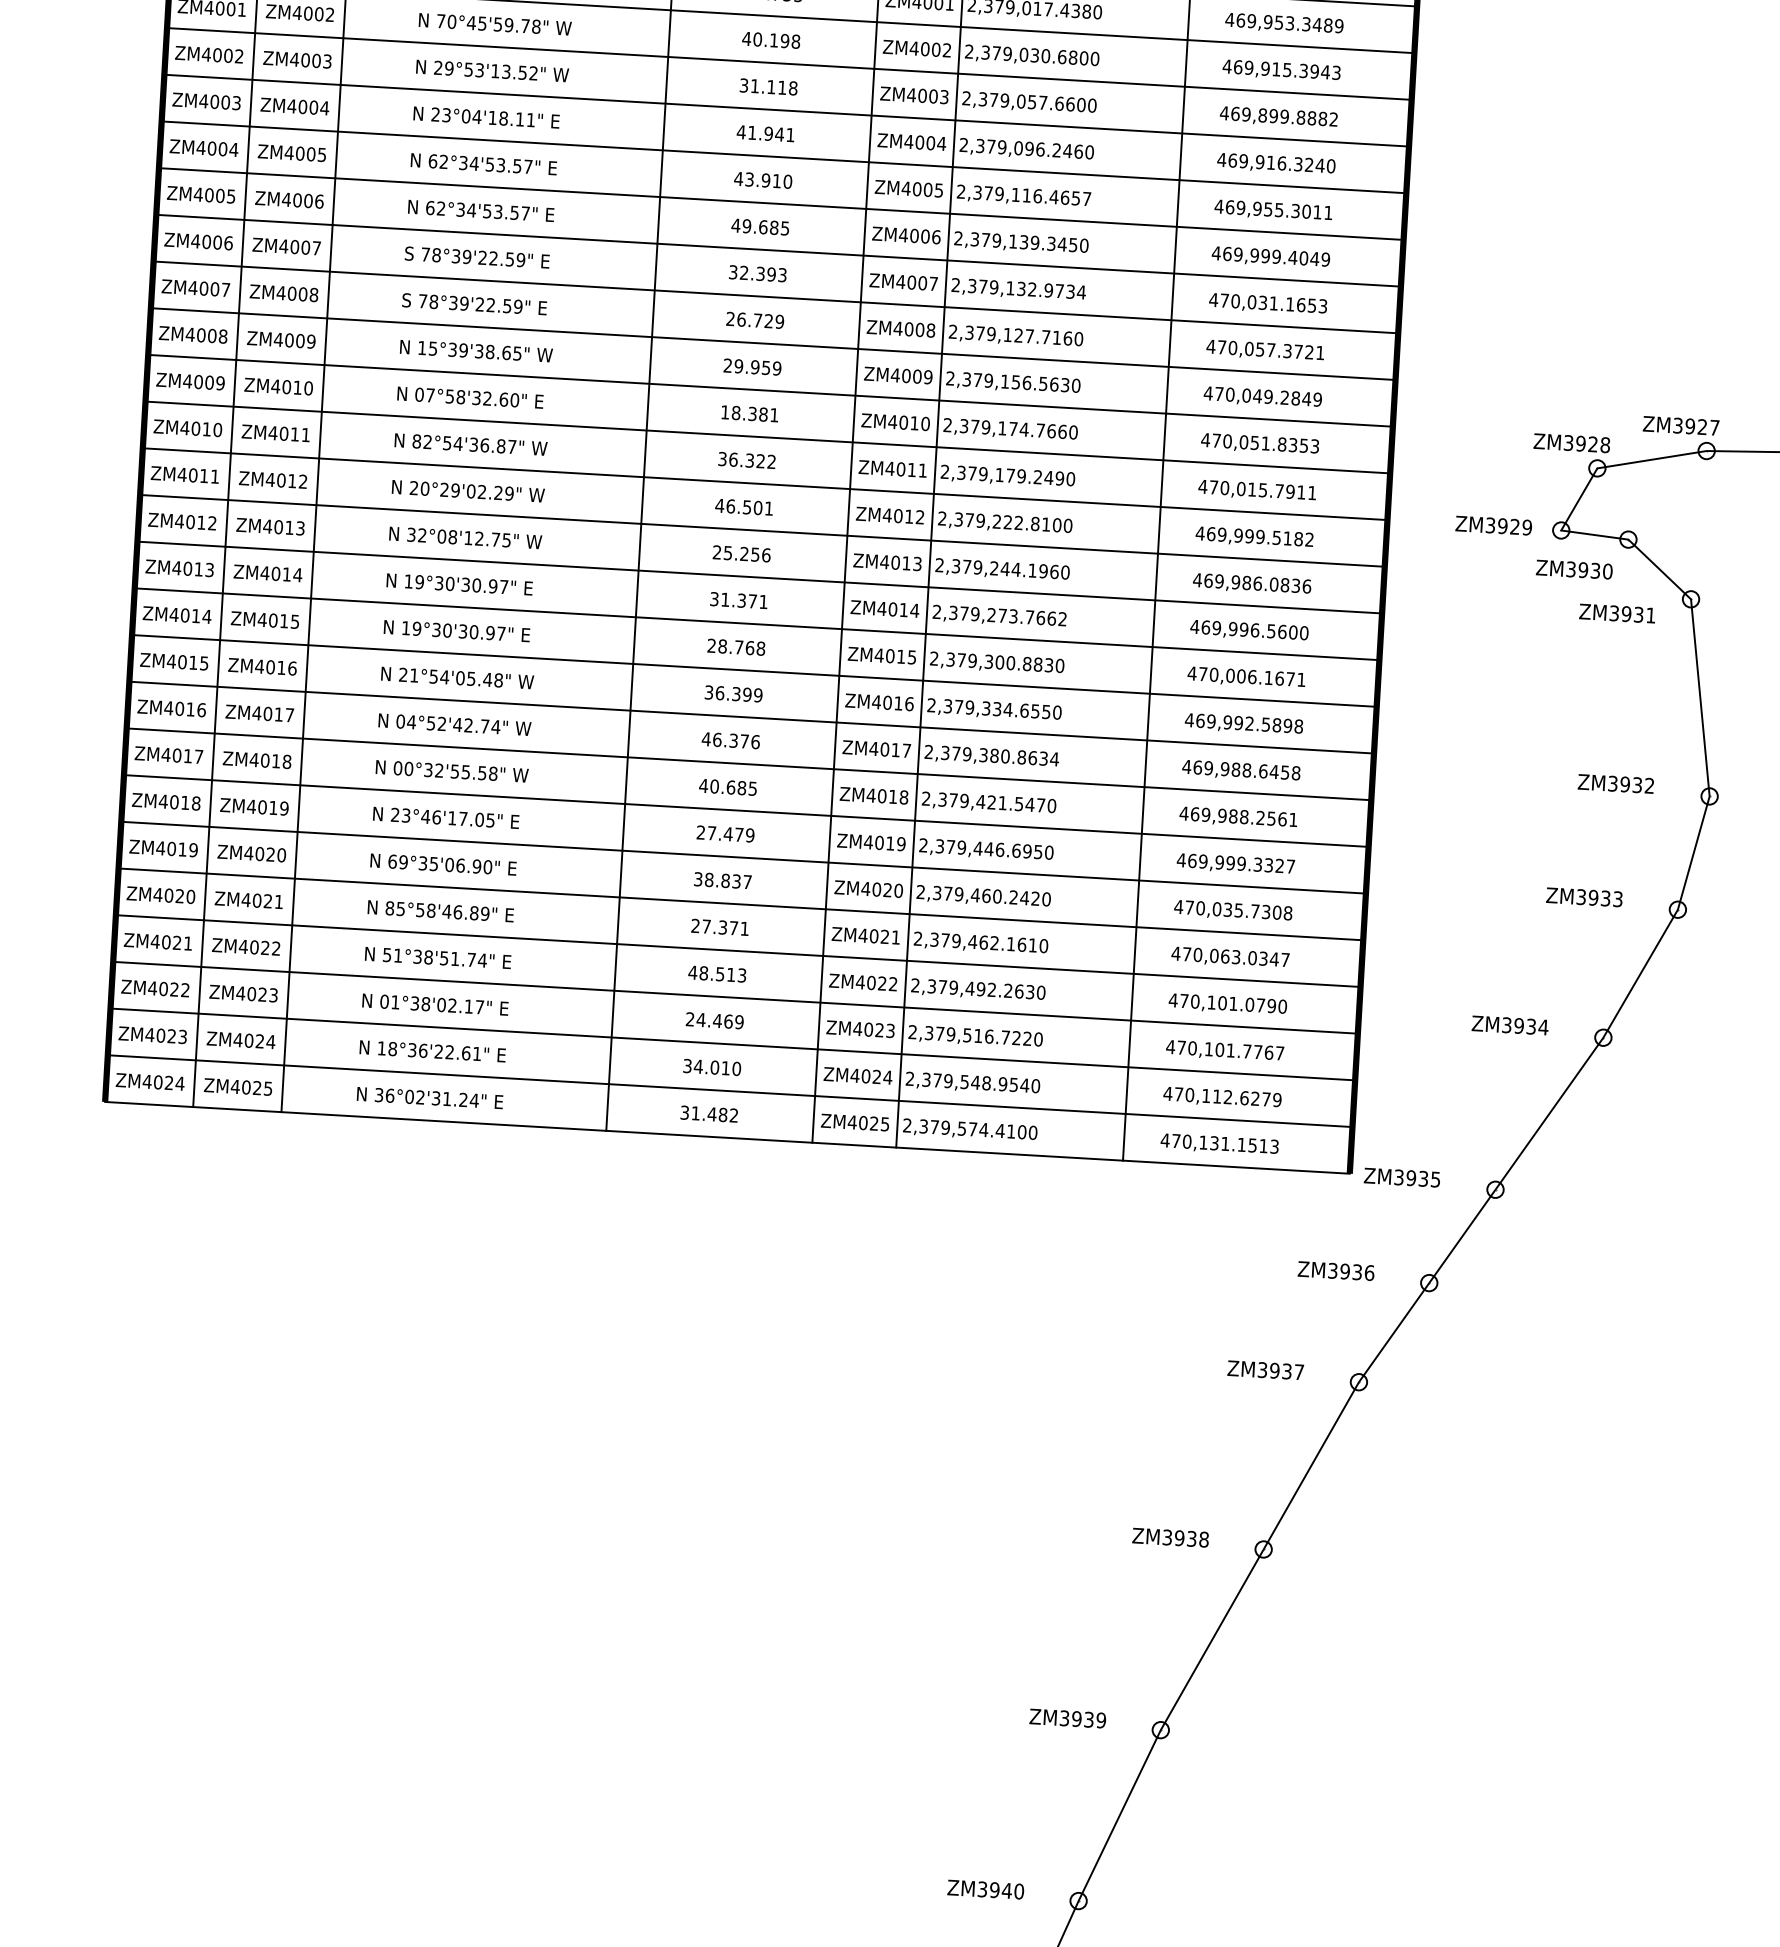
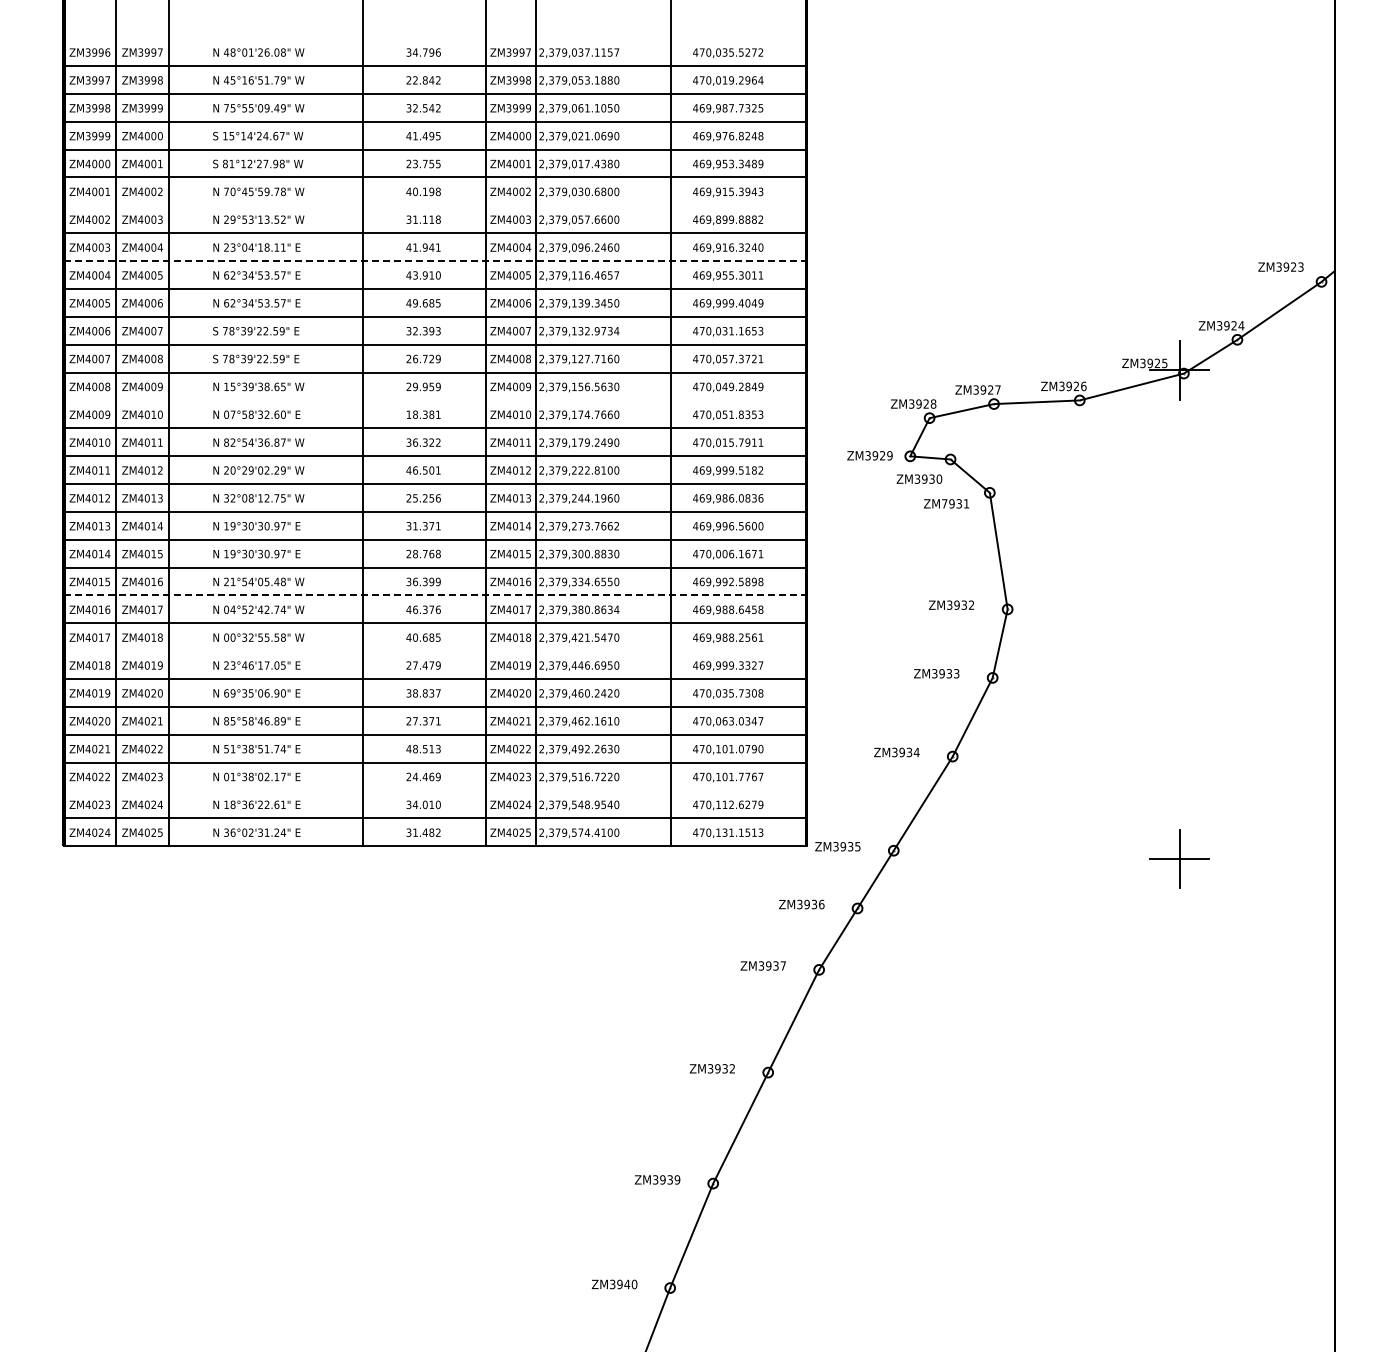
line: (788, 64) -> (434, 205), removed
line: (784, 158) -> (435, 261), solid -> dashed
line: (769, 390) -> (434, 400), removed
text: (1614, 612) -> (944, 503), ZM3931 -> ZM7931
line: (752, 717) -> (435, 595), solid -> dashed
line: (745, 811) -> (434, 651), removed
line: (731, 1044) -> (434, 790), removed
text: (1204, 1539) -> (732, 1068), ZM3938 -> ZM3932

